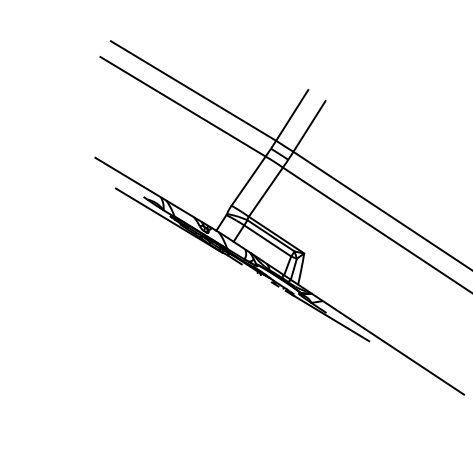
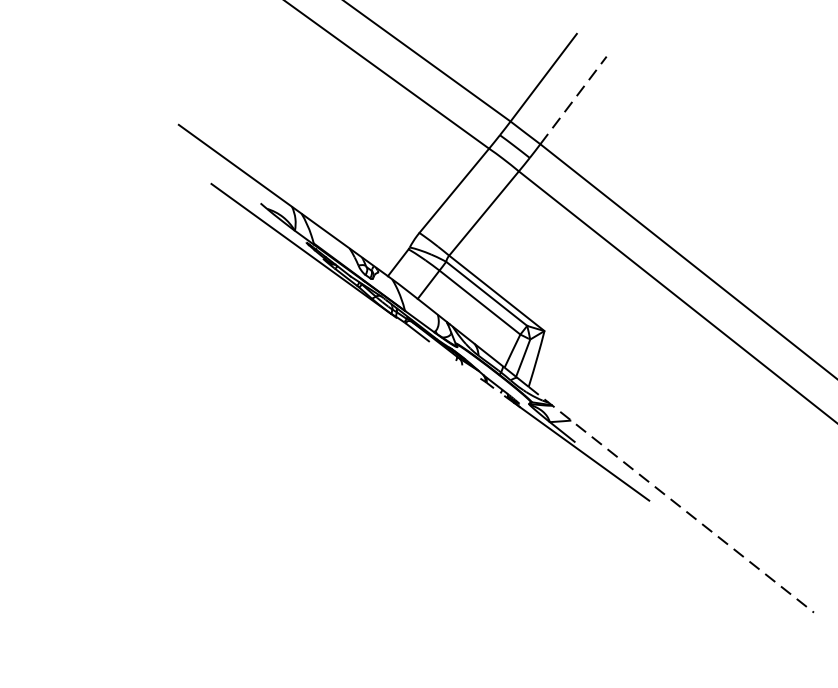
line: (309, 126) -> (573, 100), solid -> dashed
line: (381, 339) -> (672, 499), solid -> dashed

